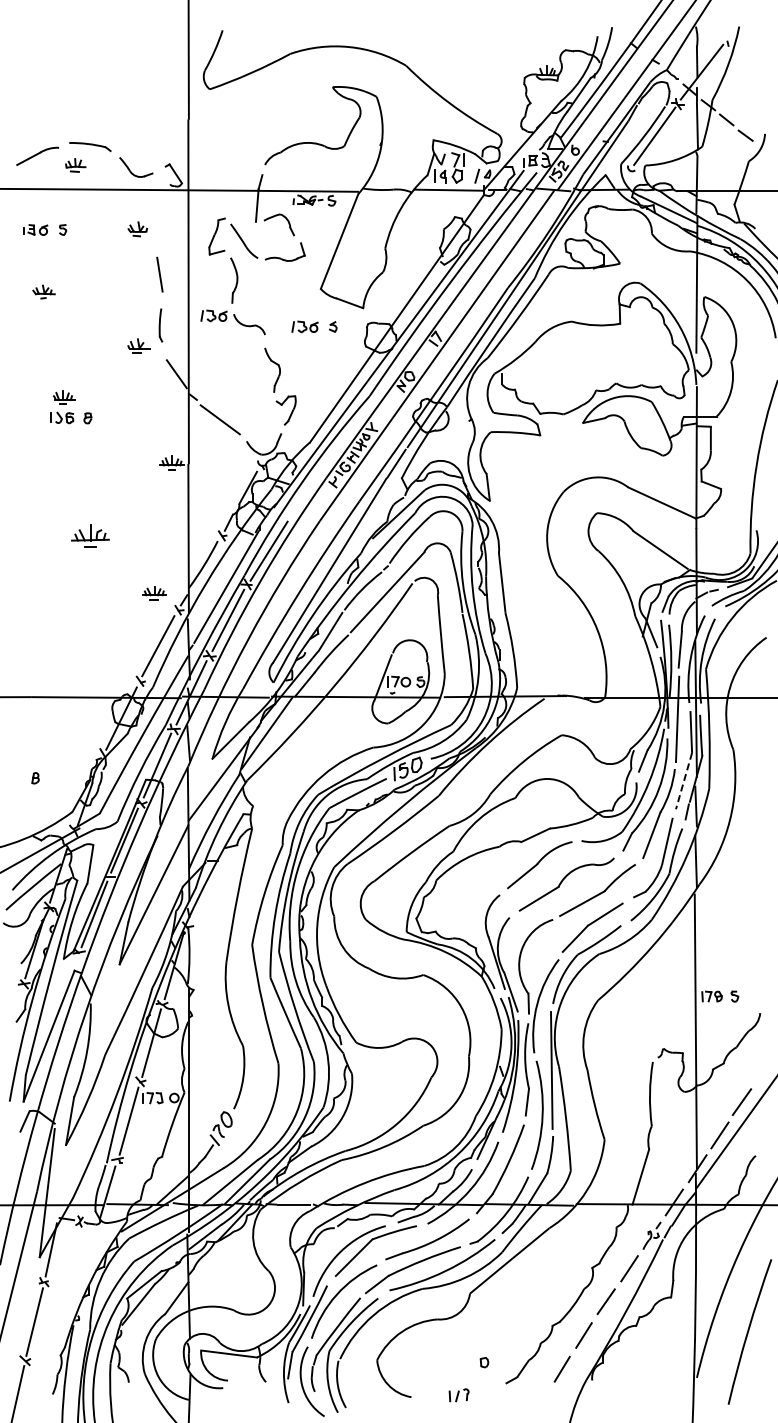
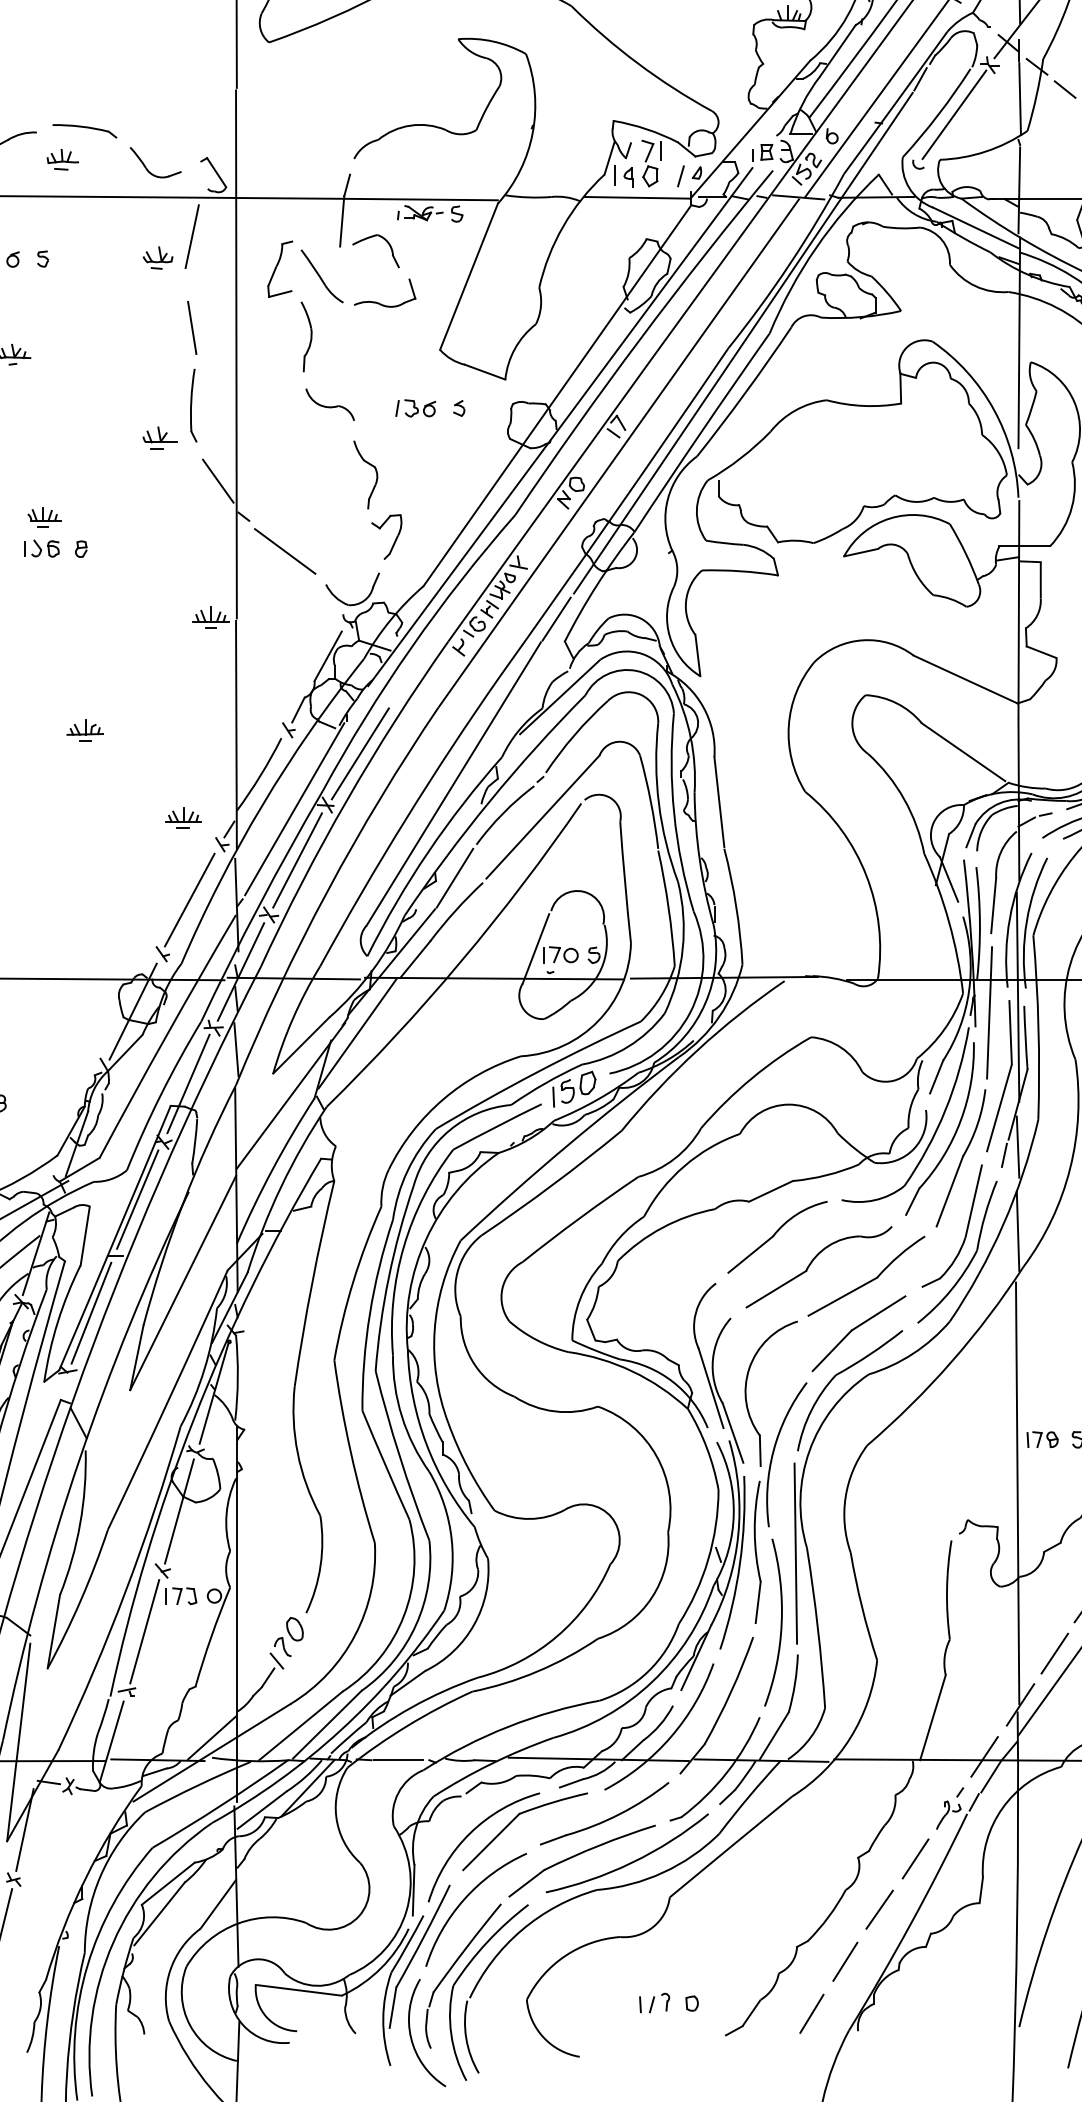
line: (159, 215) -> (191, 236), added
part: (213, 315) -> (274, 390), removed
part: (160, 325) -> (193, 406), size x1.43
part: (90, 535) -> (85, 729), size x0.62
line: (683, 781) -> (998, 1108), dashed -> solid
part: (458, 1395) -> (653, 2003), moved

